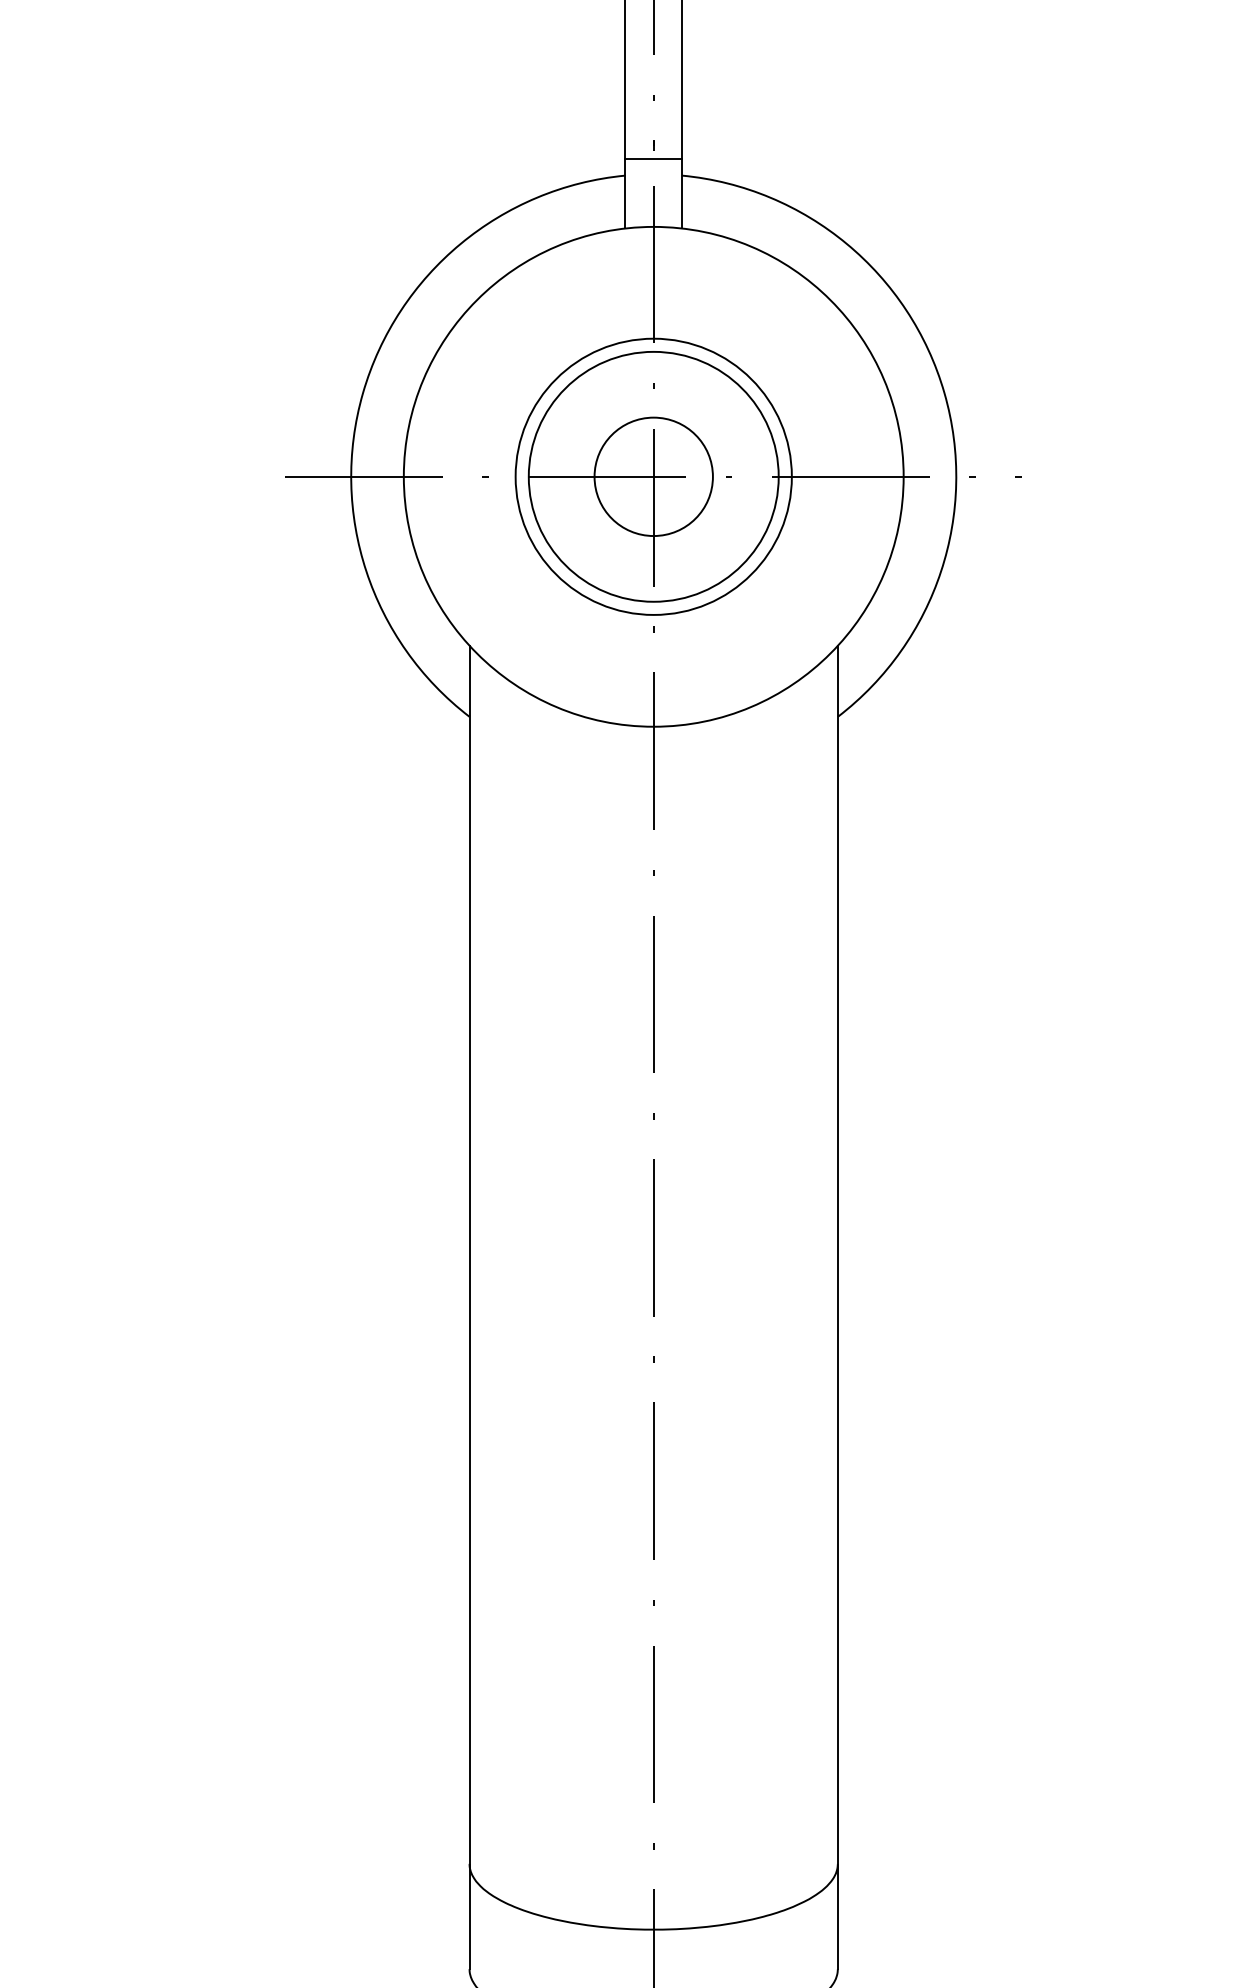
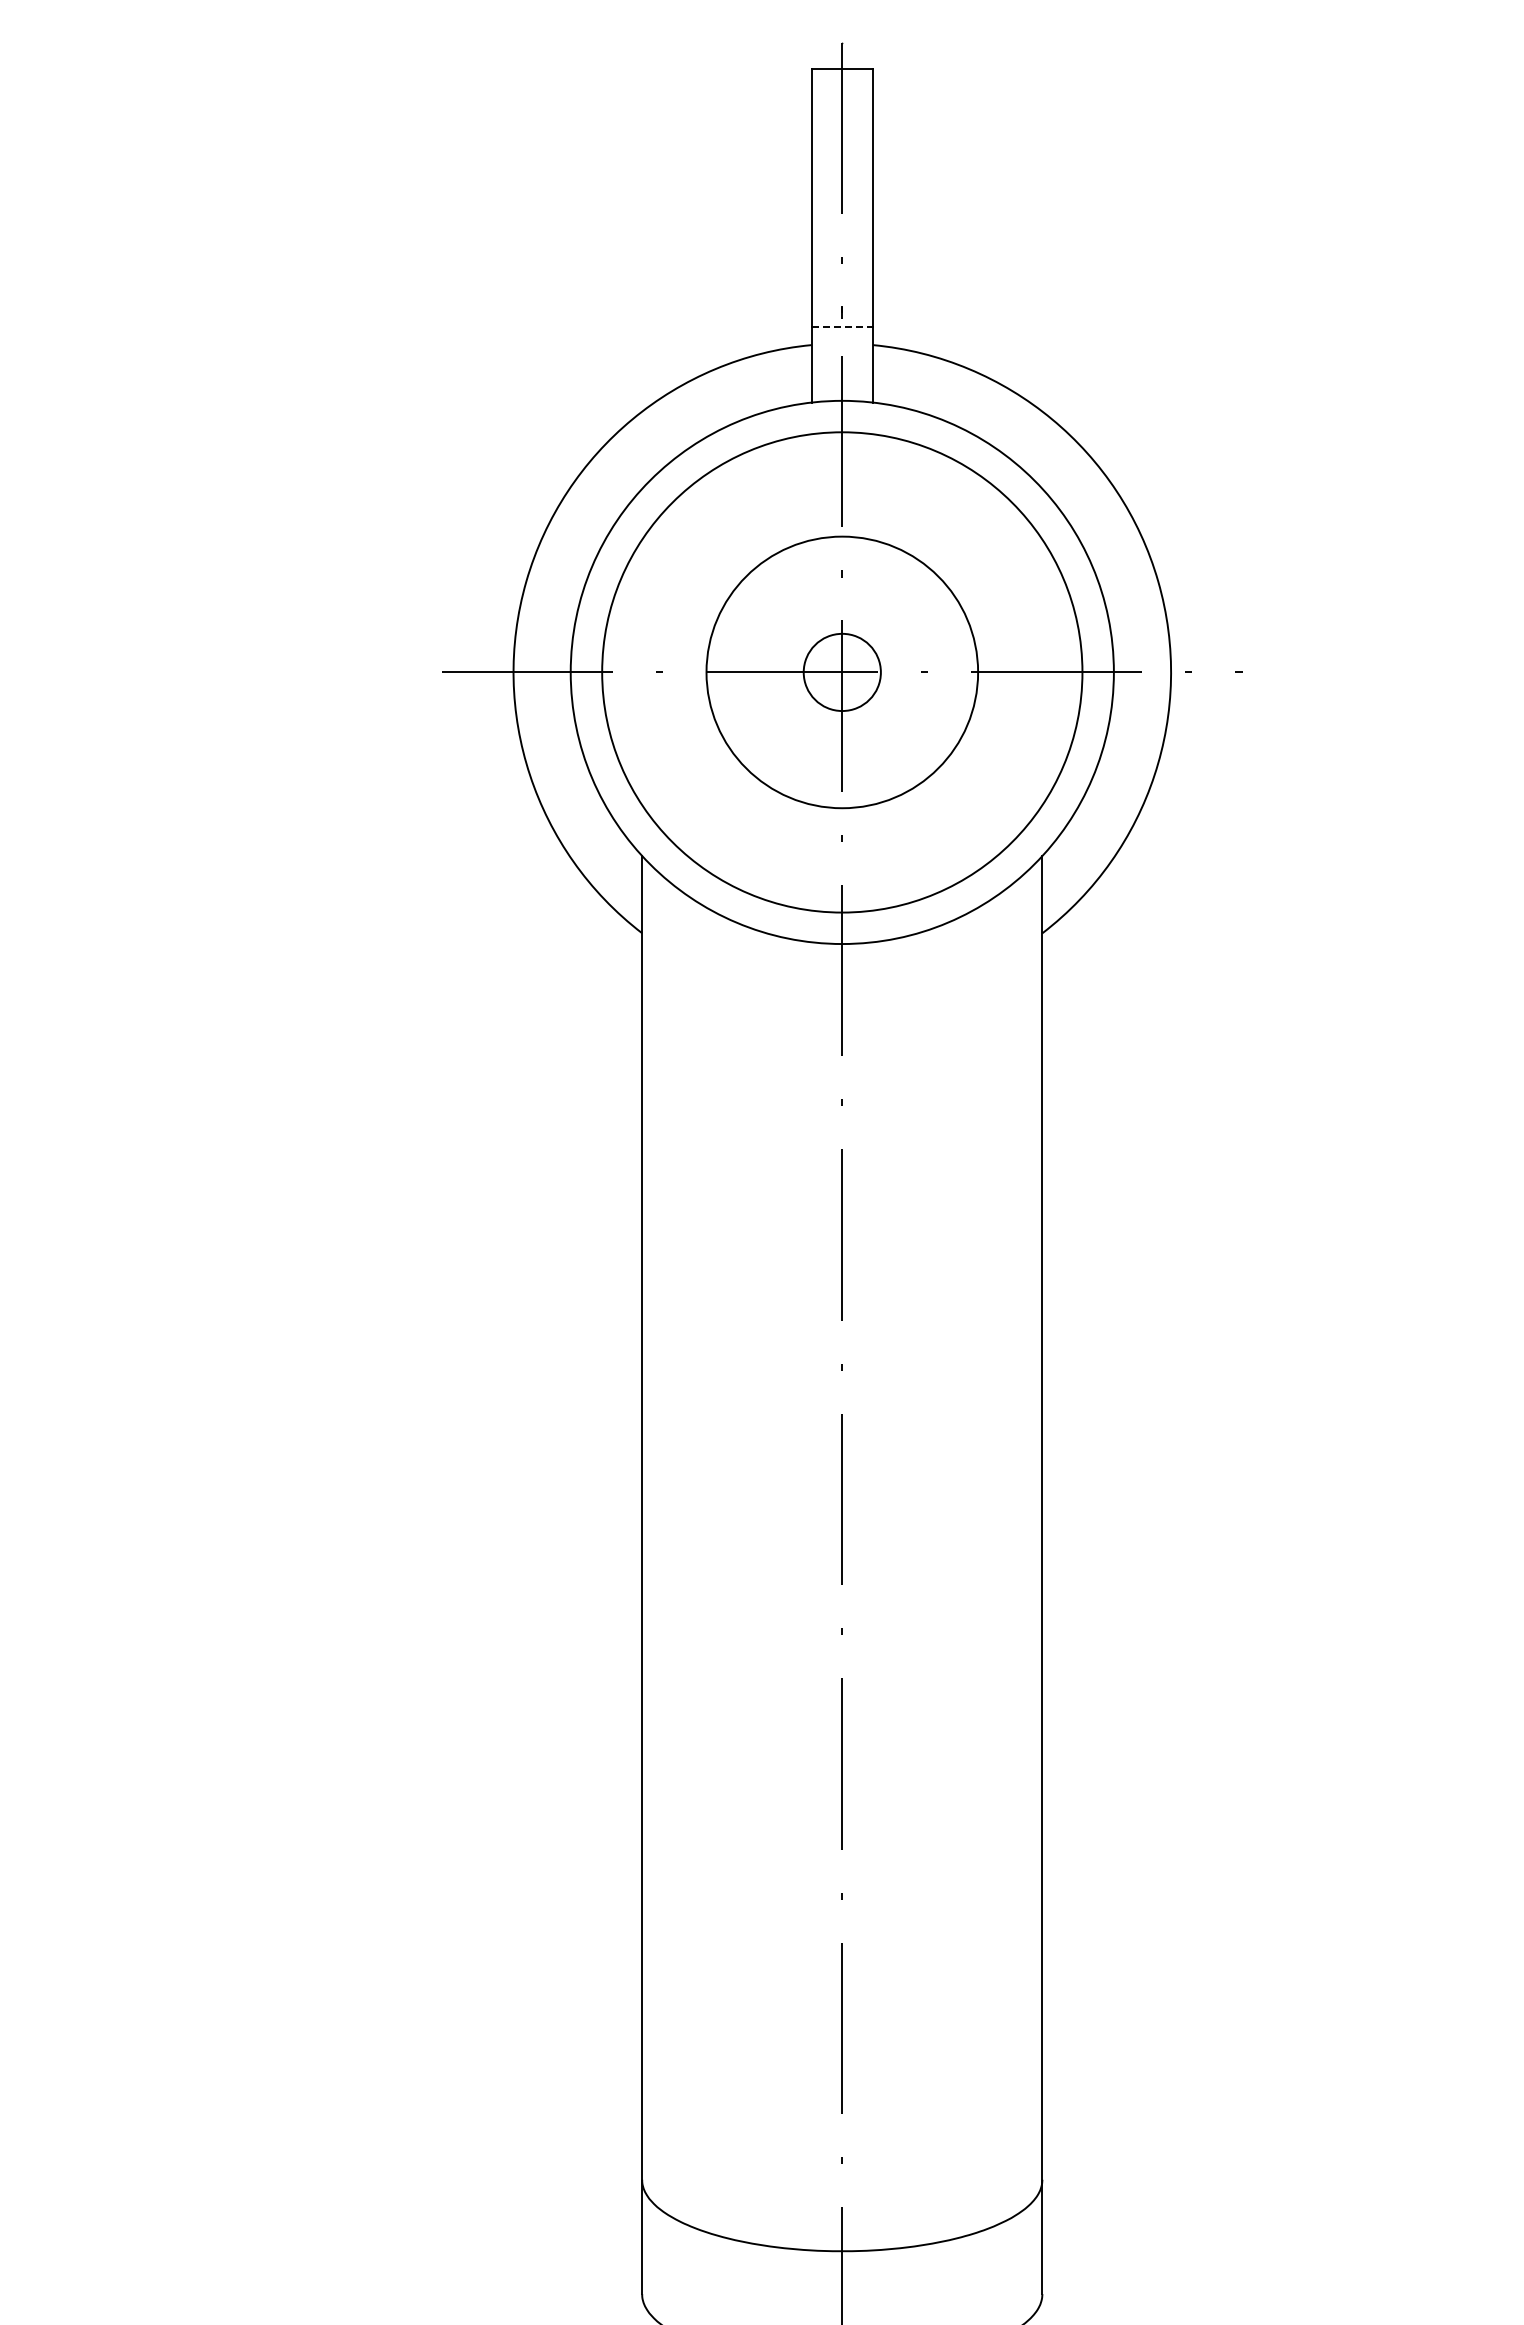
line: (653, 158) -> (842, 326), solid -> dashed
circle: (653, 476) -> (841, 672), size x0.6
circle: (653, 476) -> (842, 672), size x1.6

